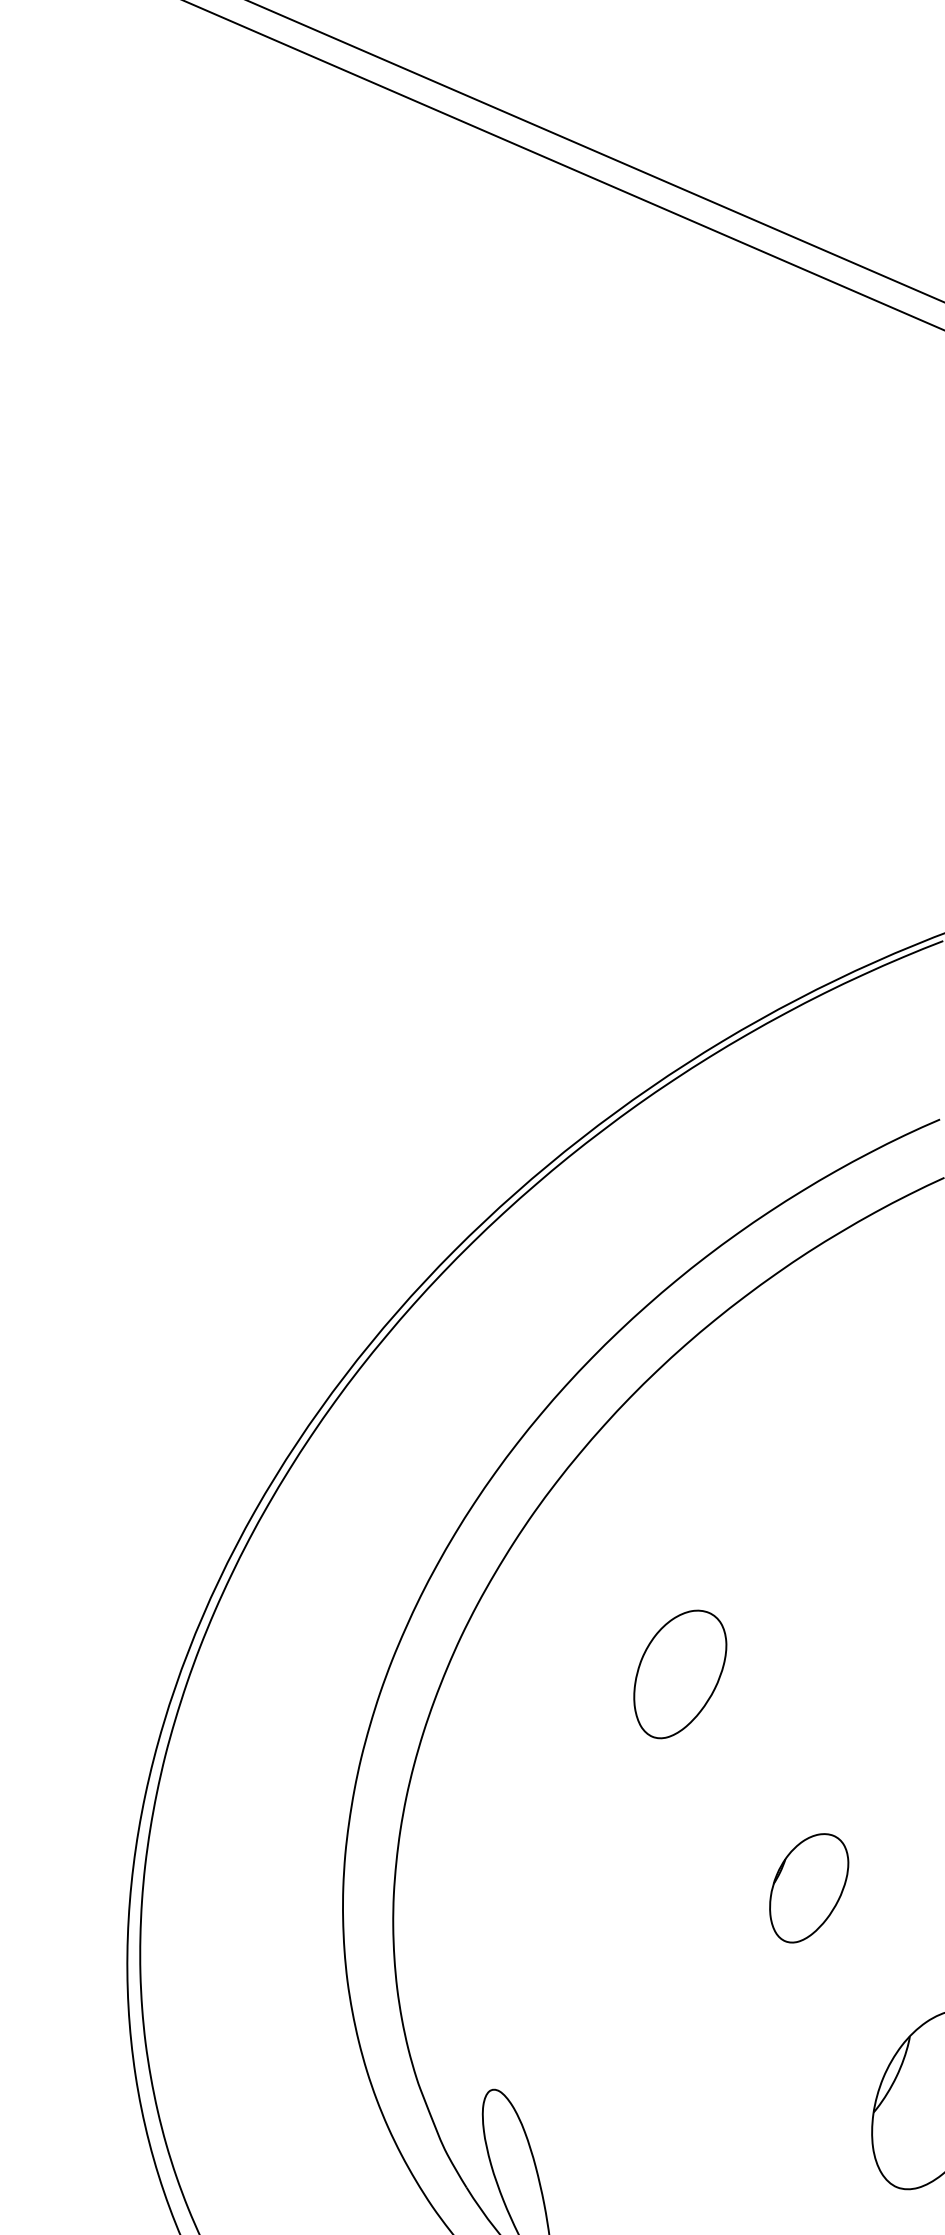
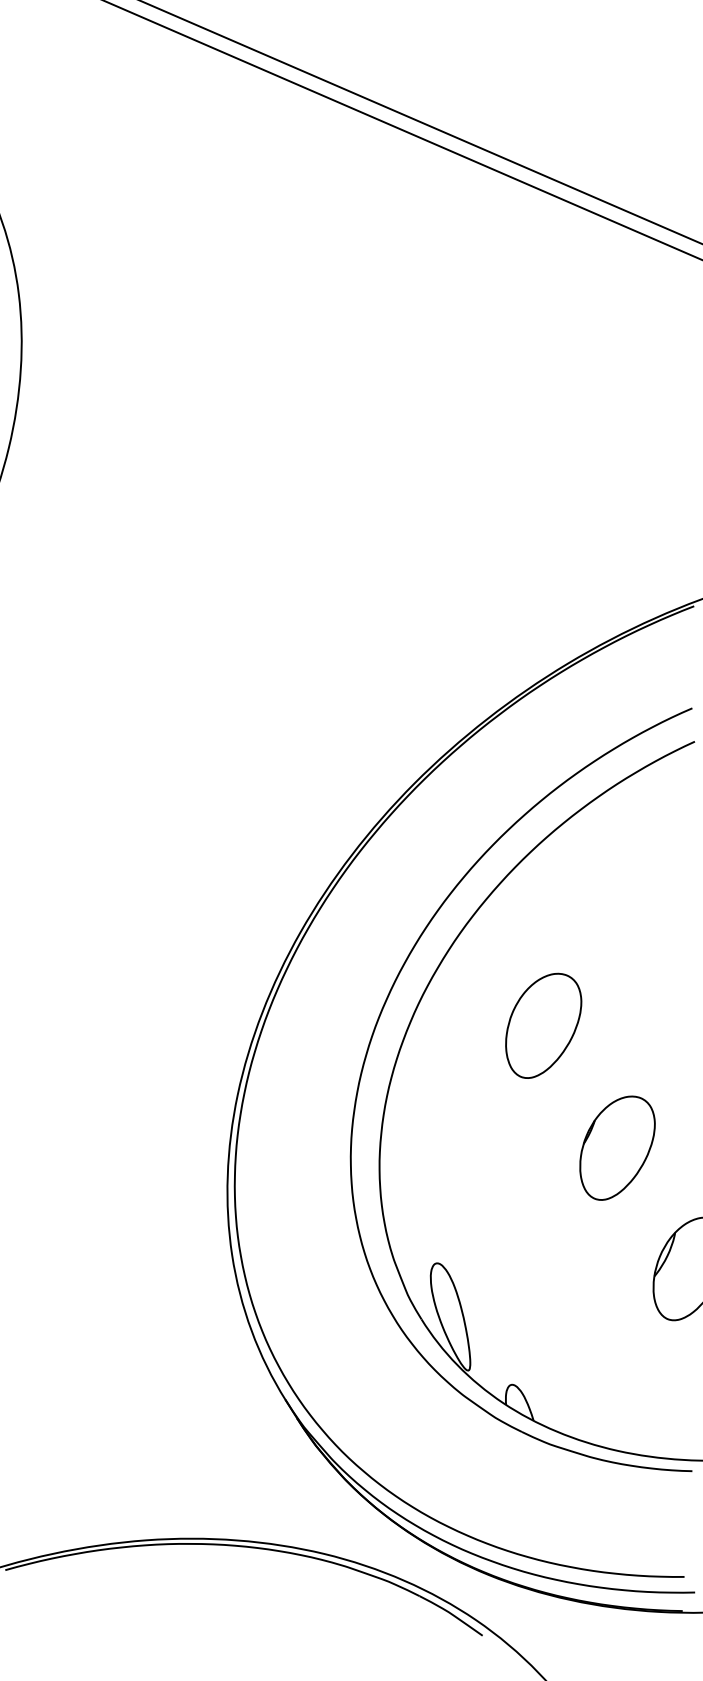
part: (679, 1673) -> (543, 1025), size x1.43
part: (809, 1887) -> (617, 1147), size x1.67

